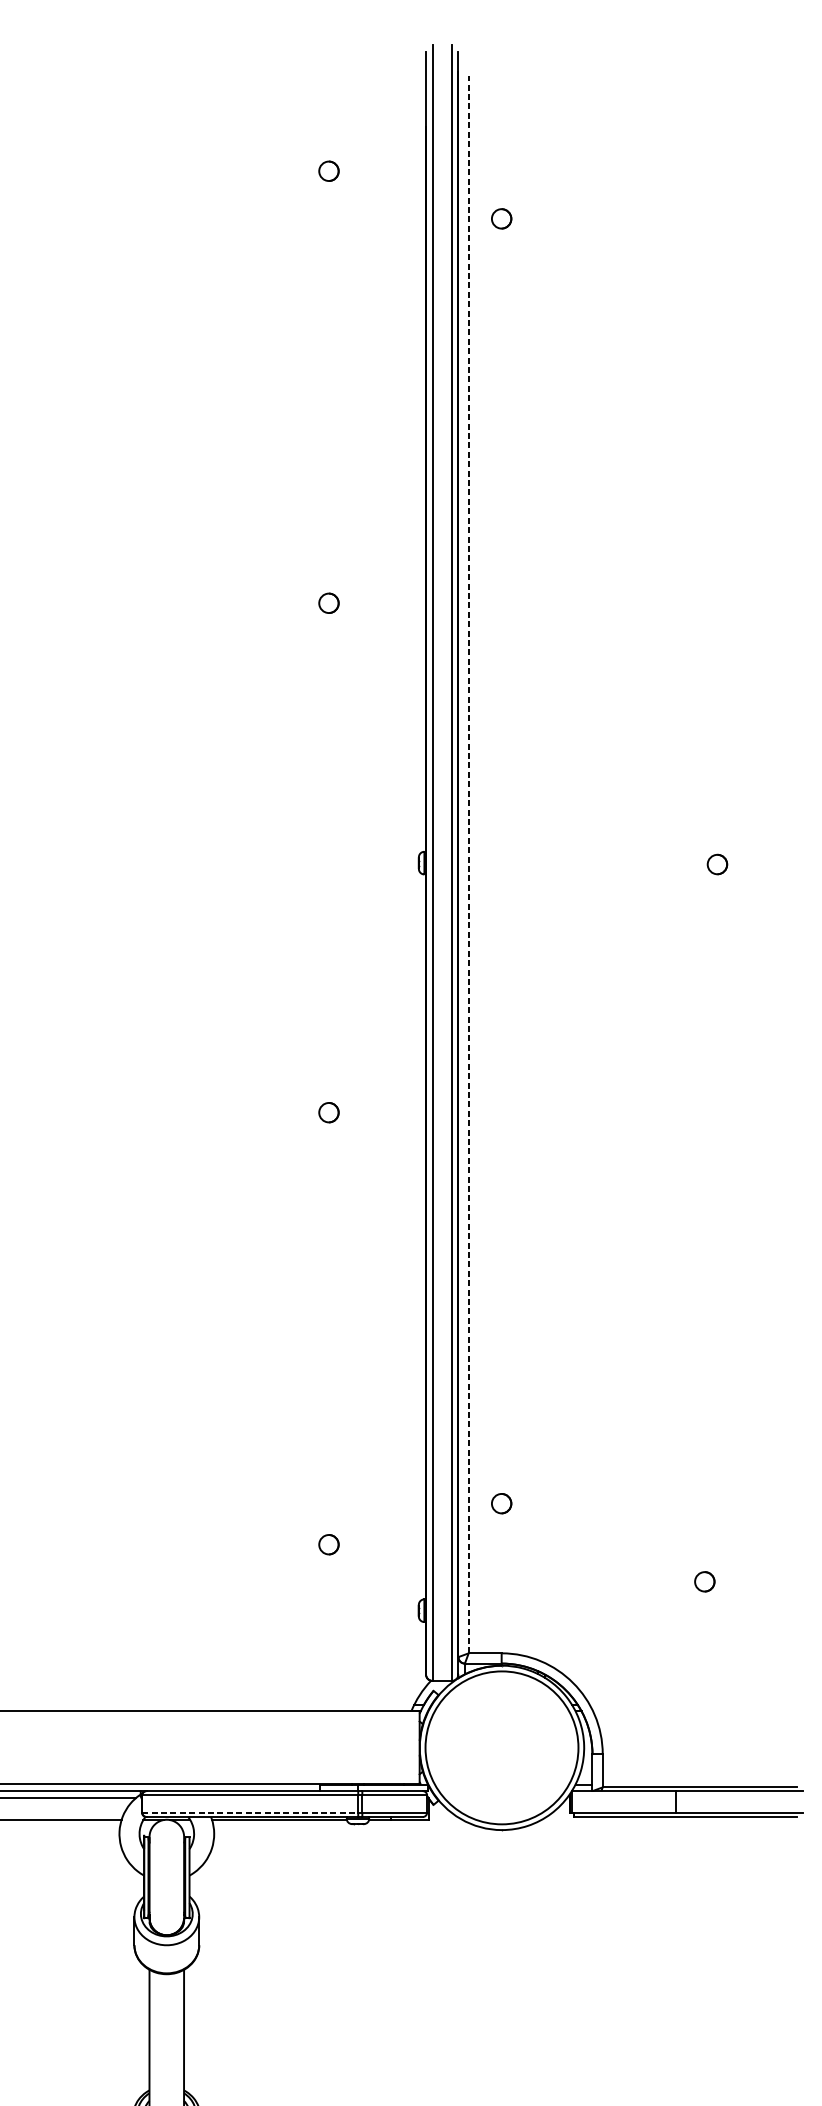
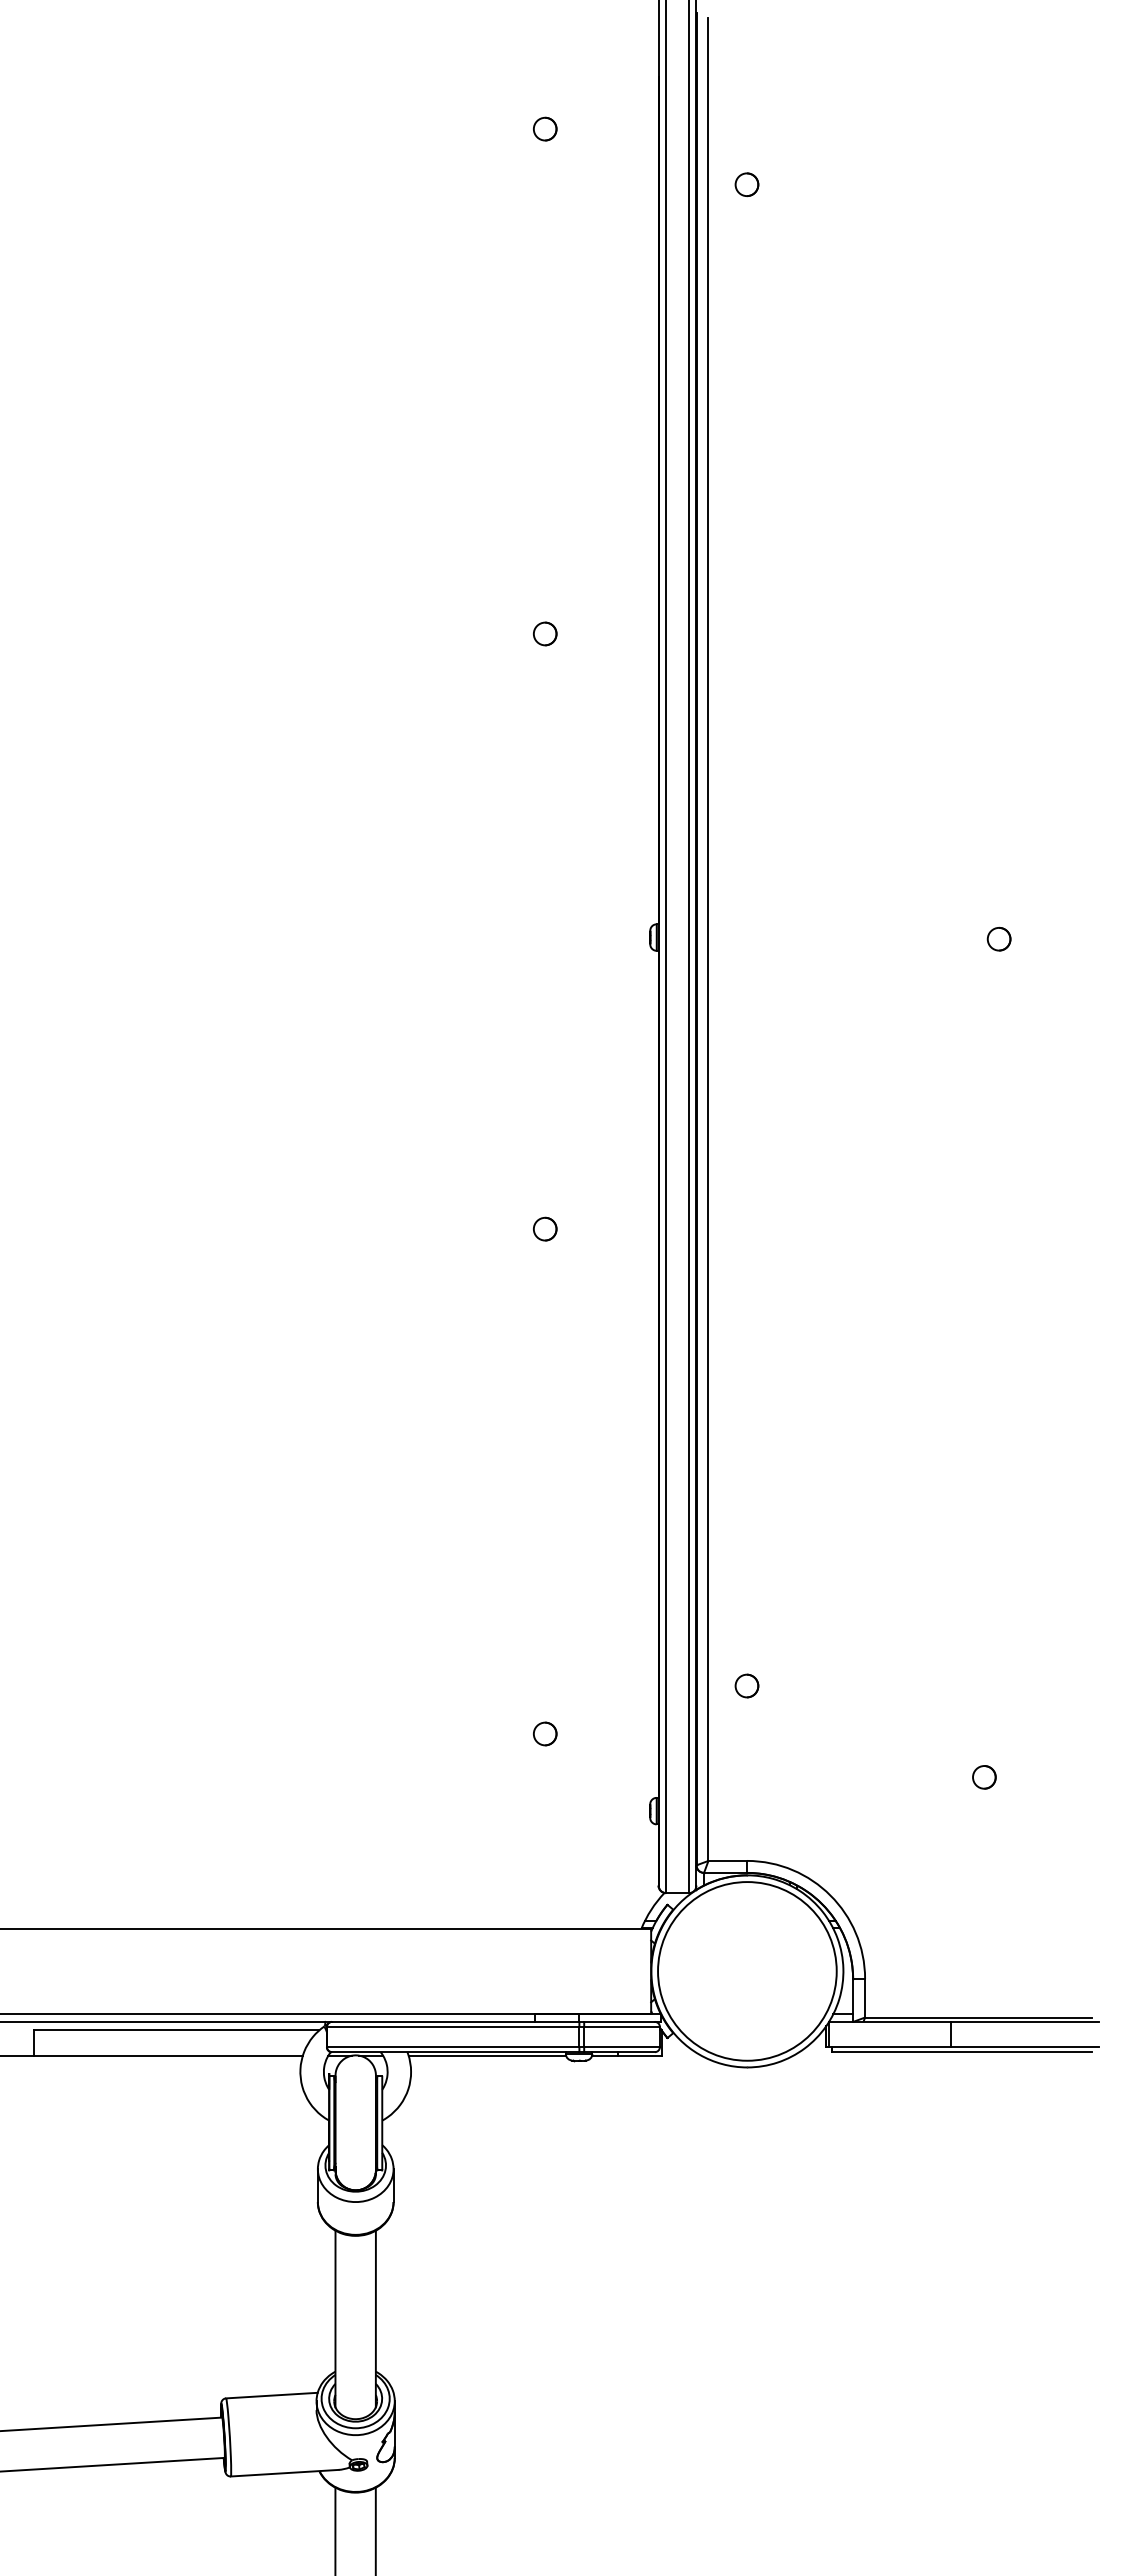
line: (468, 864) -> (708, 939), dashed -> solid
line: (250, 1813) -> (453, 2047), dashed -> solid

